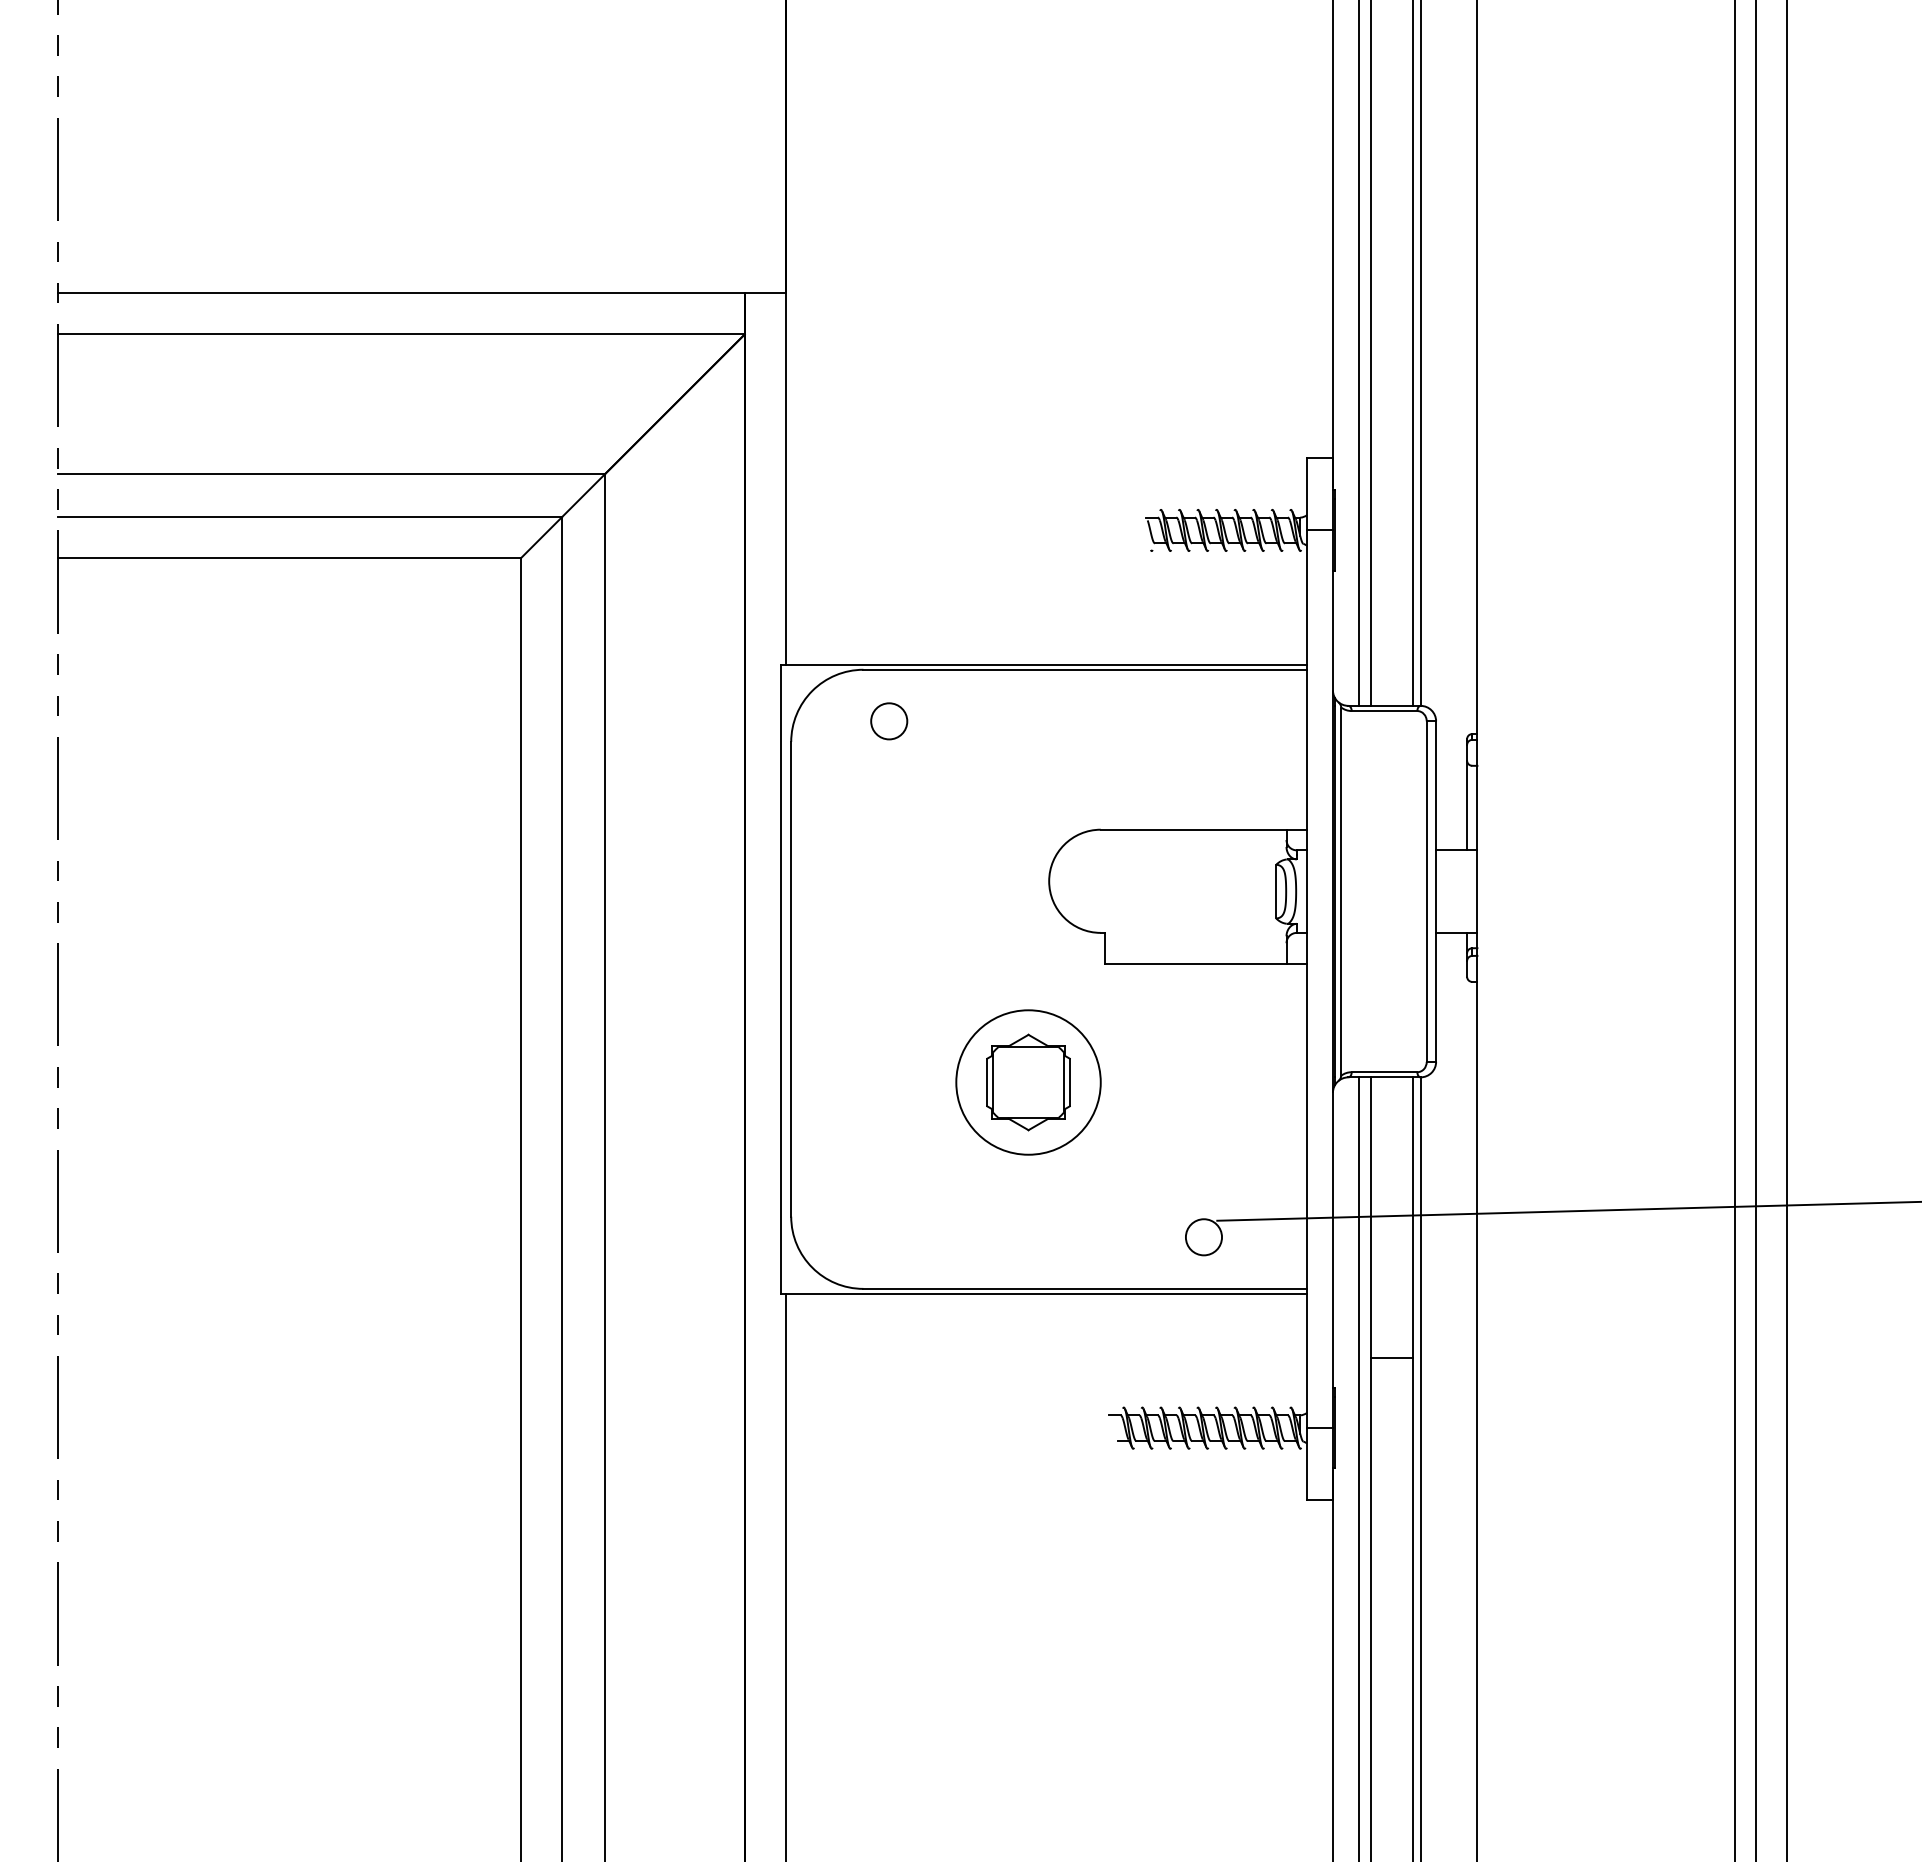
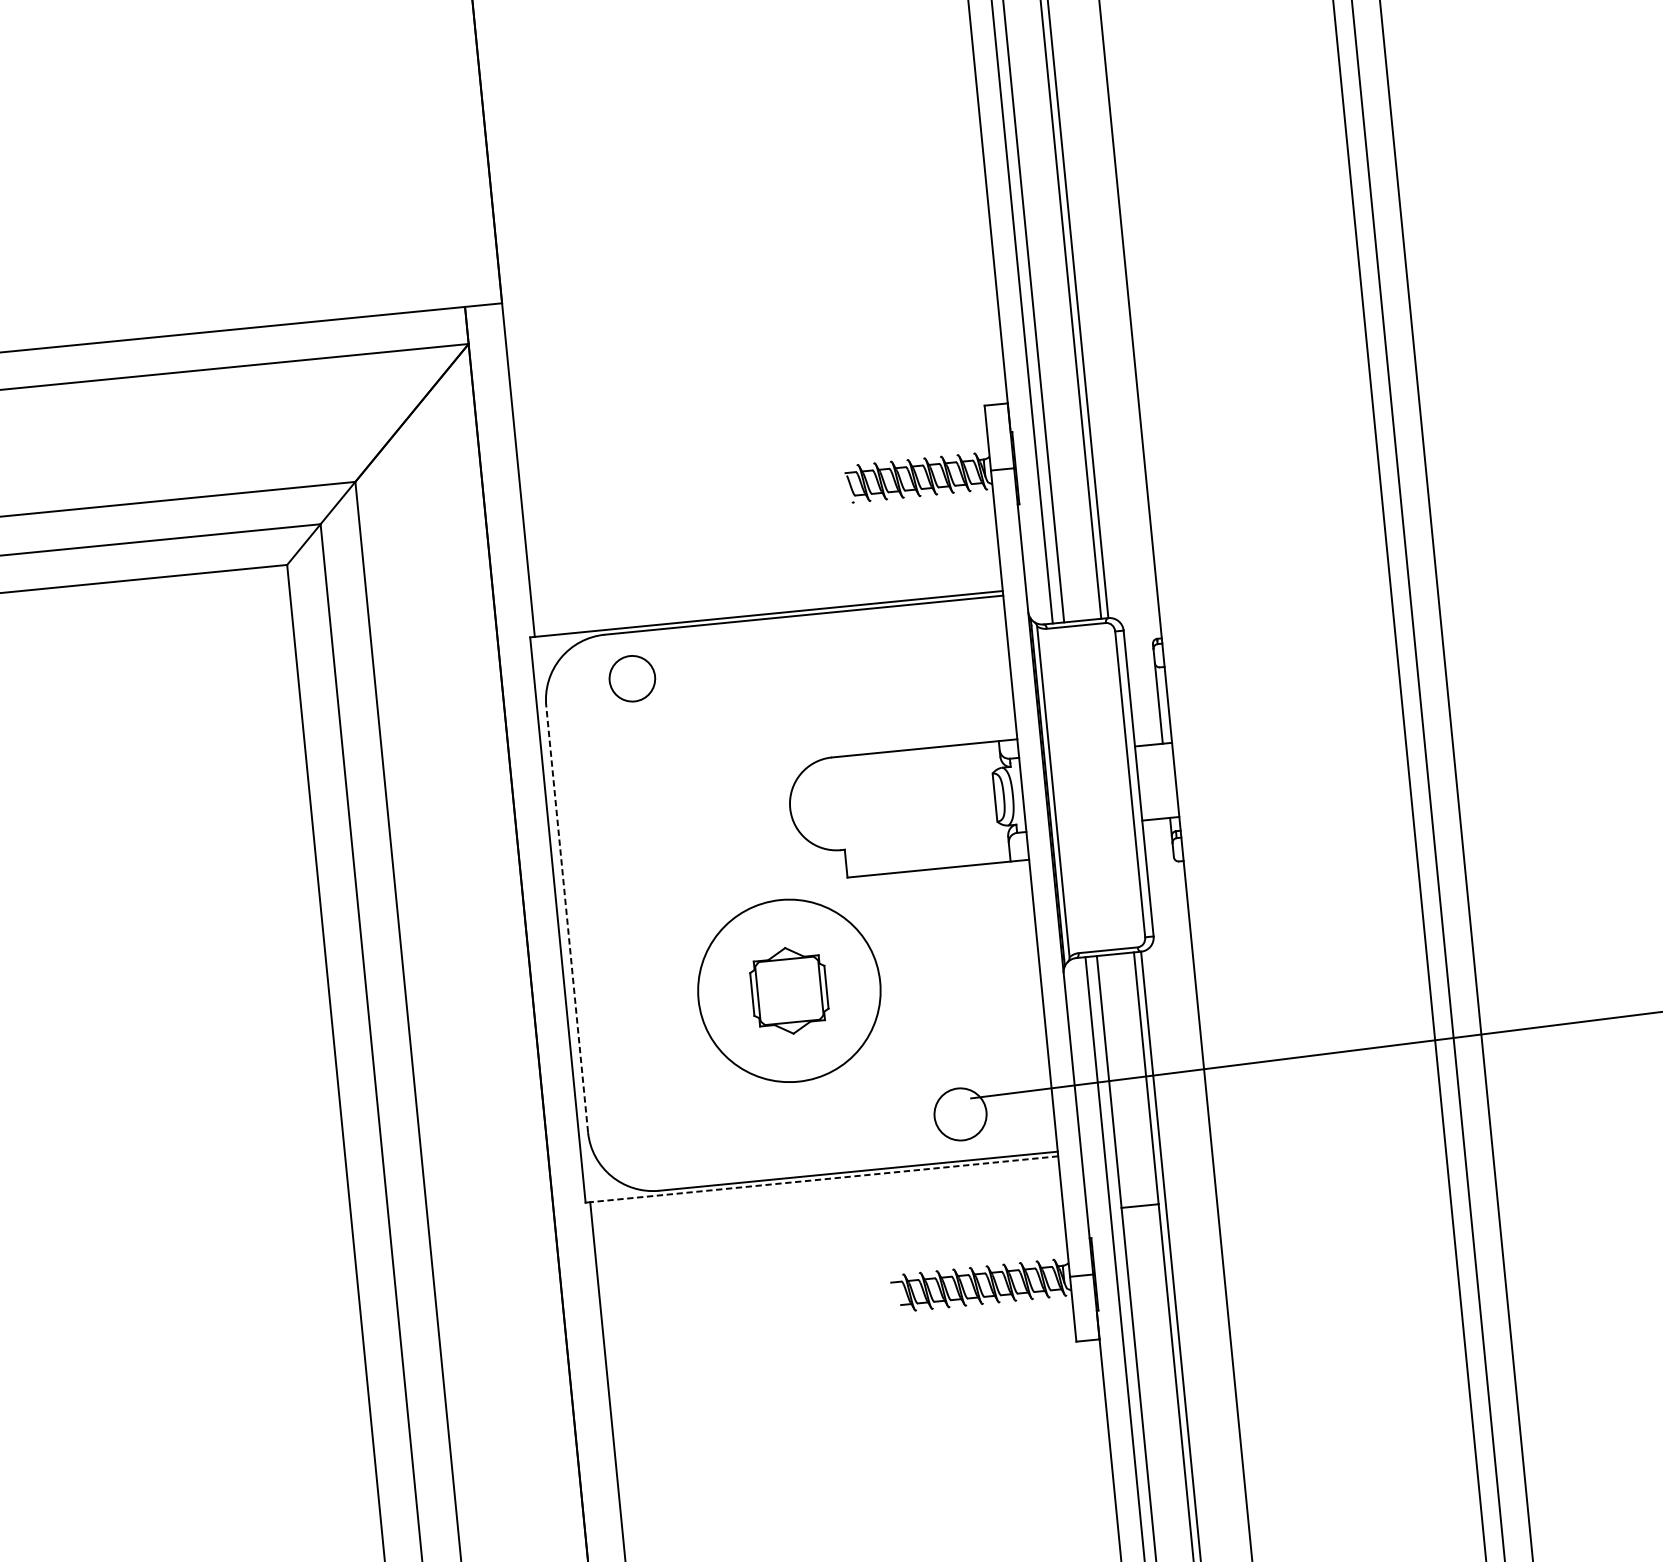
circle: (889, 721) -> (632, 678), size x1.4
line: (791, 978) -> (567, 918), solid -> dashed
circle: (1028, 1082) -> (789, 990), size x1.4
circle: (1203, 1237) -> (960, 1114), size x1.6
line: (1046, 1294) -> (824, 1179), solid -> dashed

